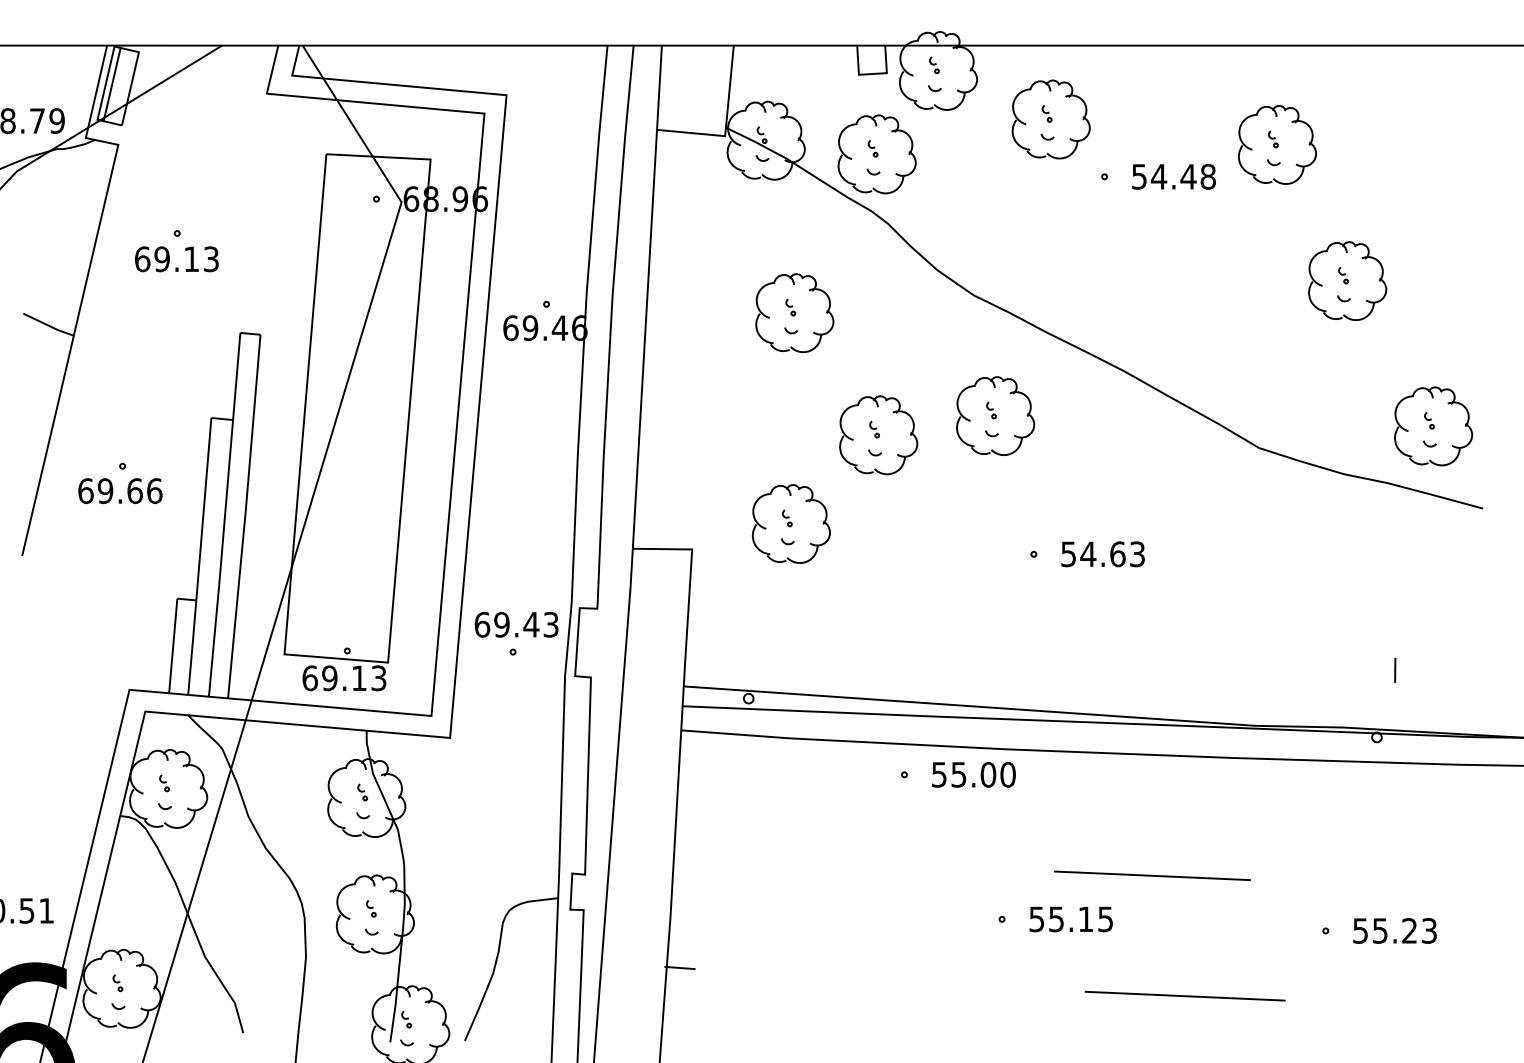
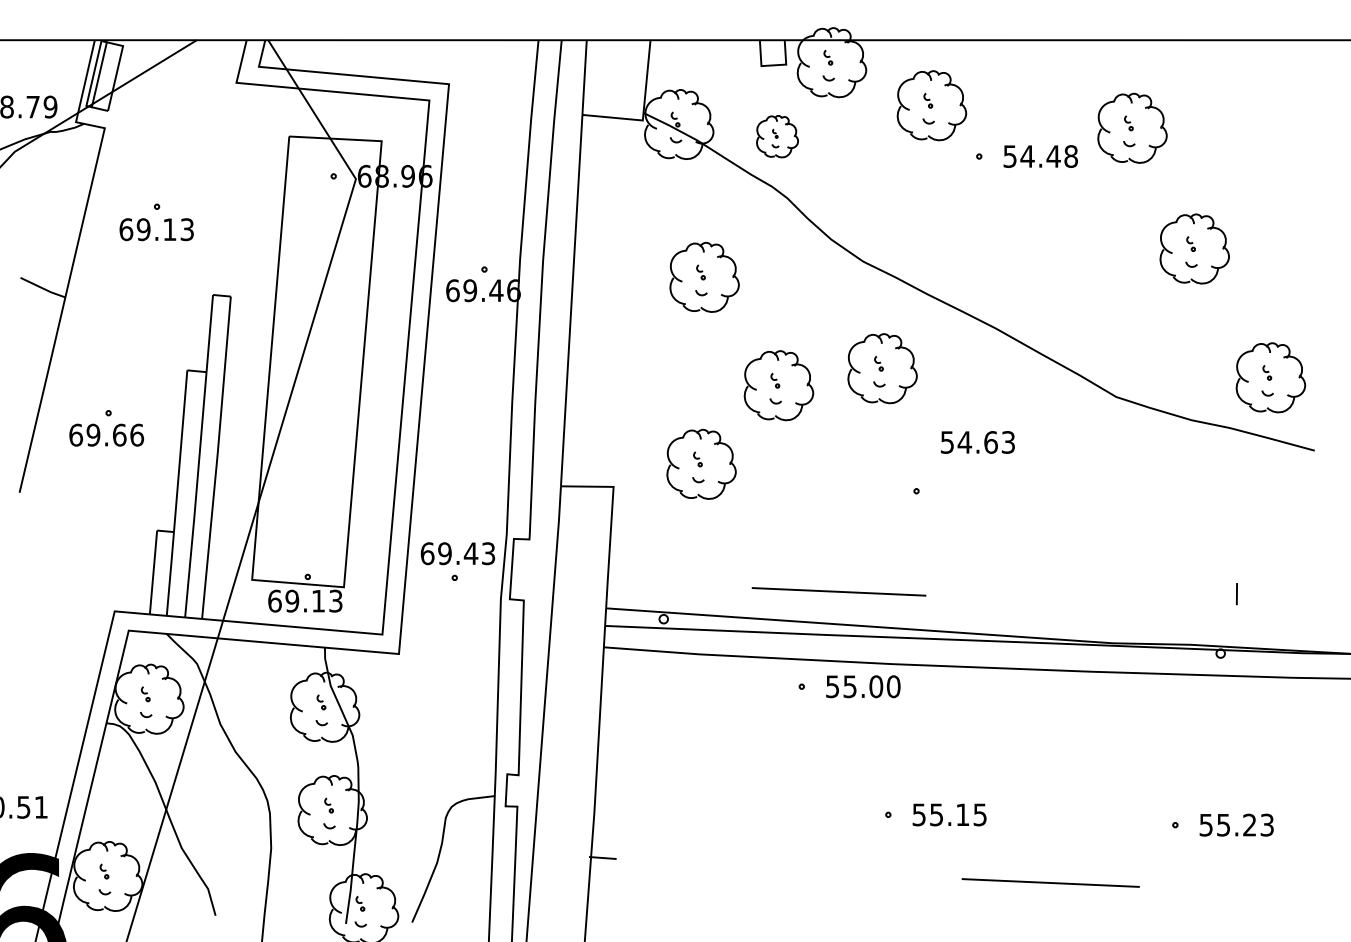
part: (876, 154) -> (777, 136), size x0.6
text: (1102, 554) -> (977, 442), moved
line: (1152, 875) -> (839, 591), moved

